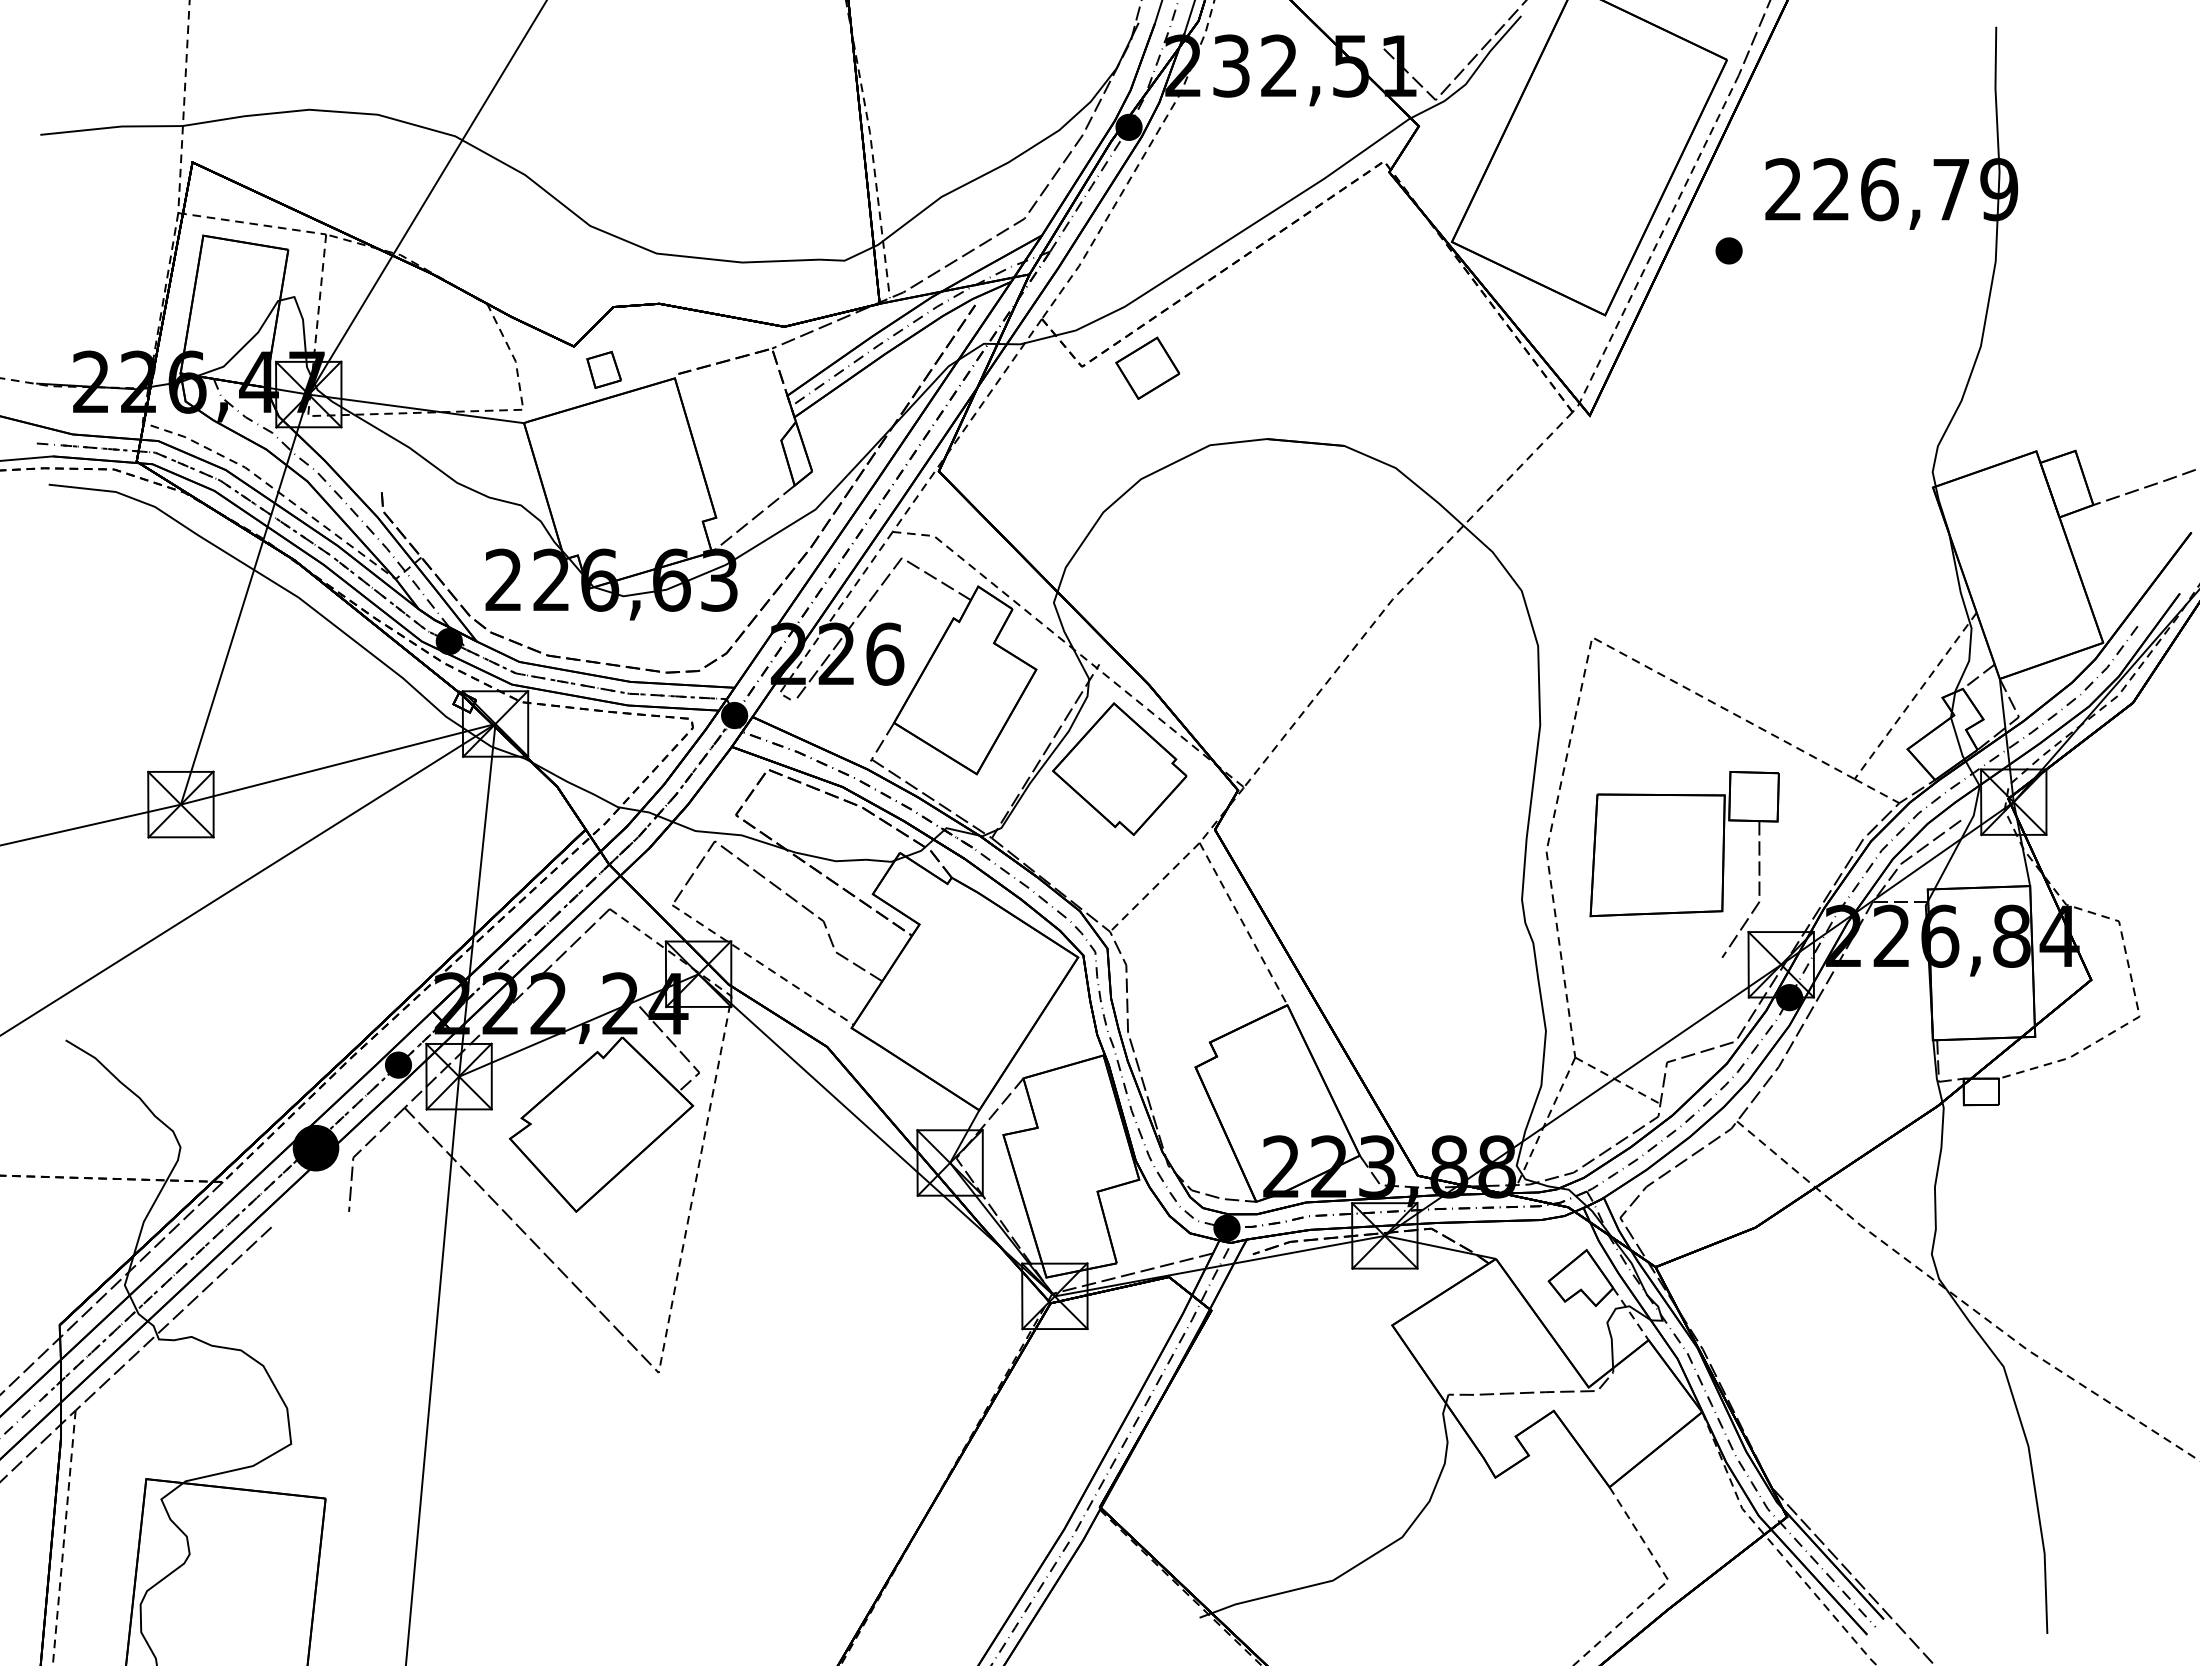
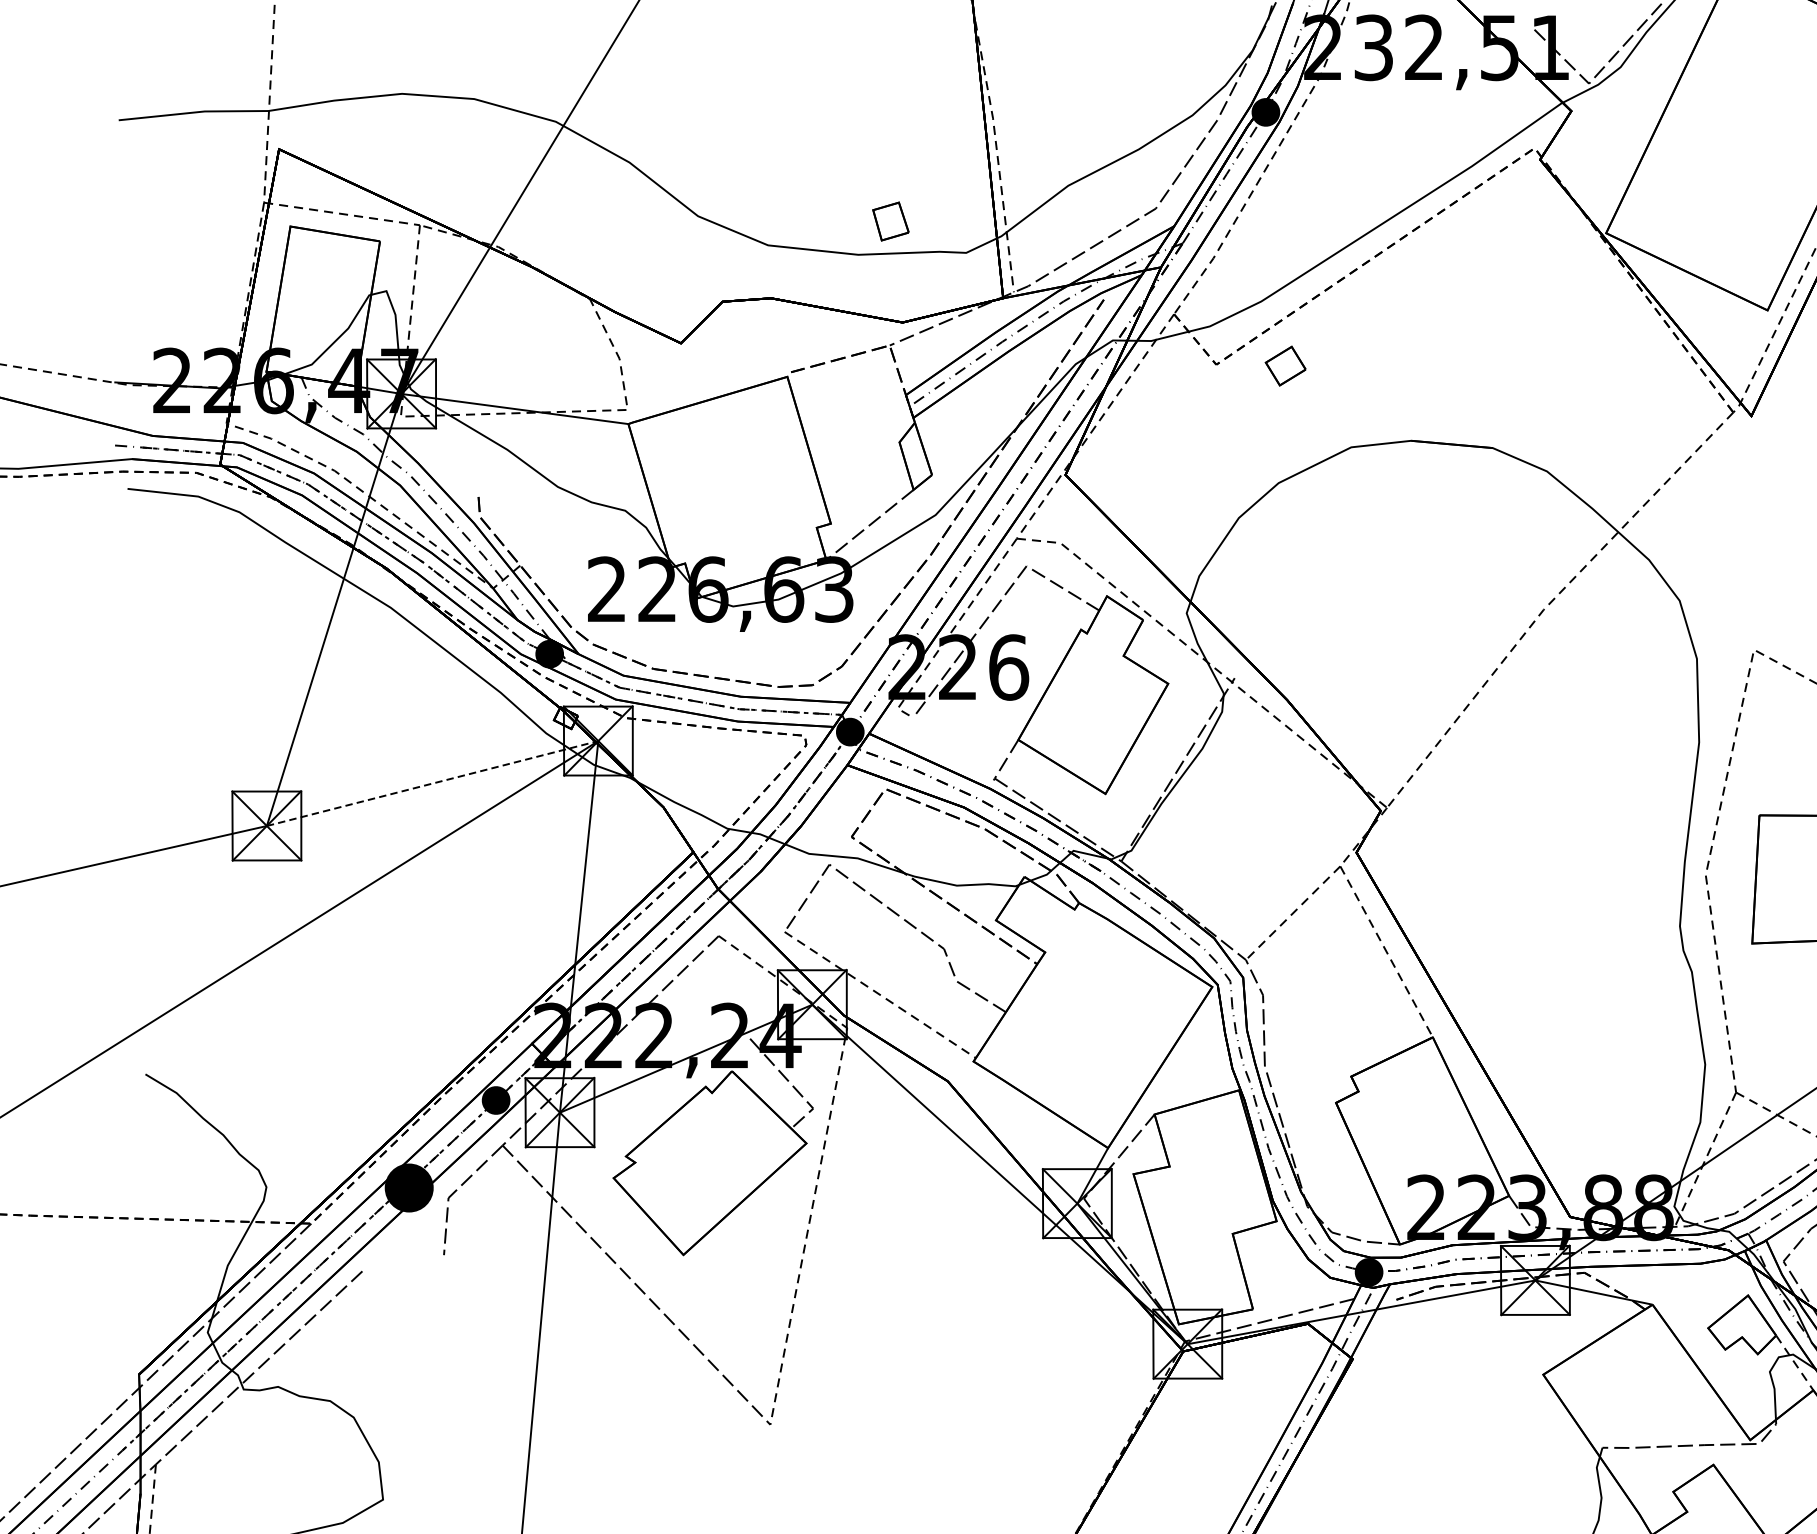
part: (1147, 367) -> (1285, 365), size x0.6
part: (603, 369) -> (890, 221), moved
line: (338, 764) -> (432, 783), solid -> dashed
part: (1119, 769) -> (1255, 789), removed

